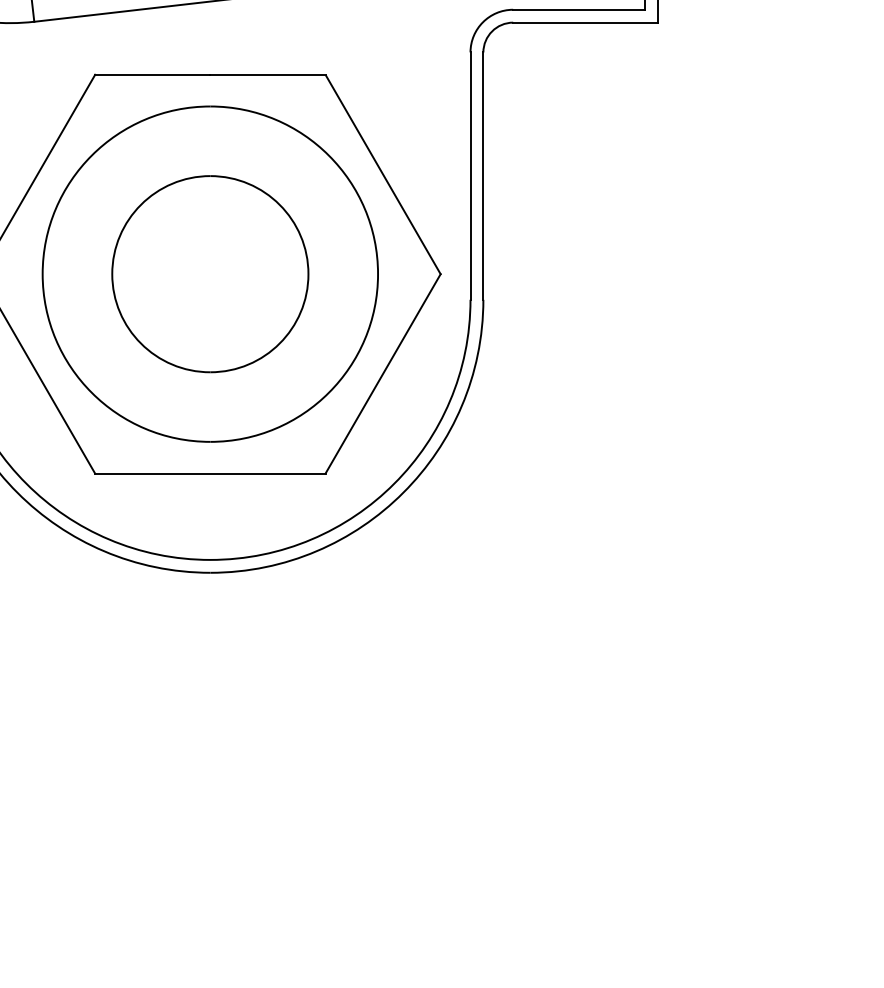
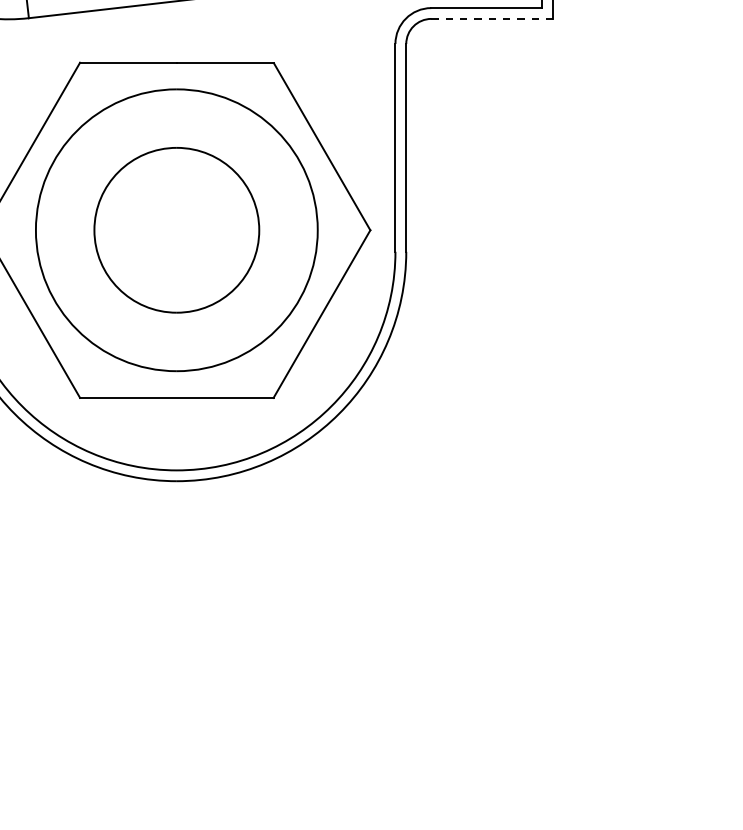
line: (585, 22) -> (492, 18), solid -> dashed

